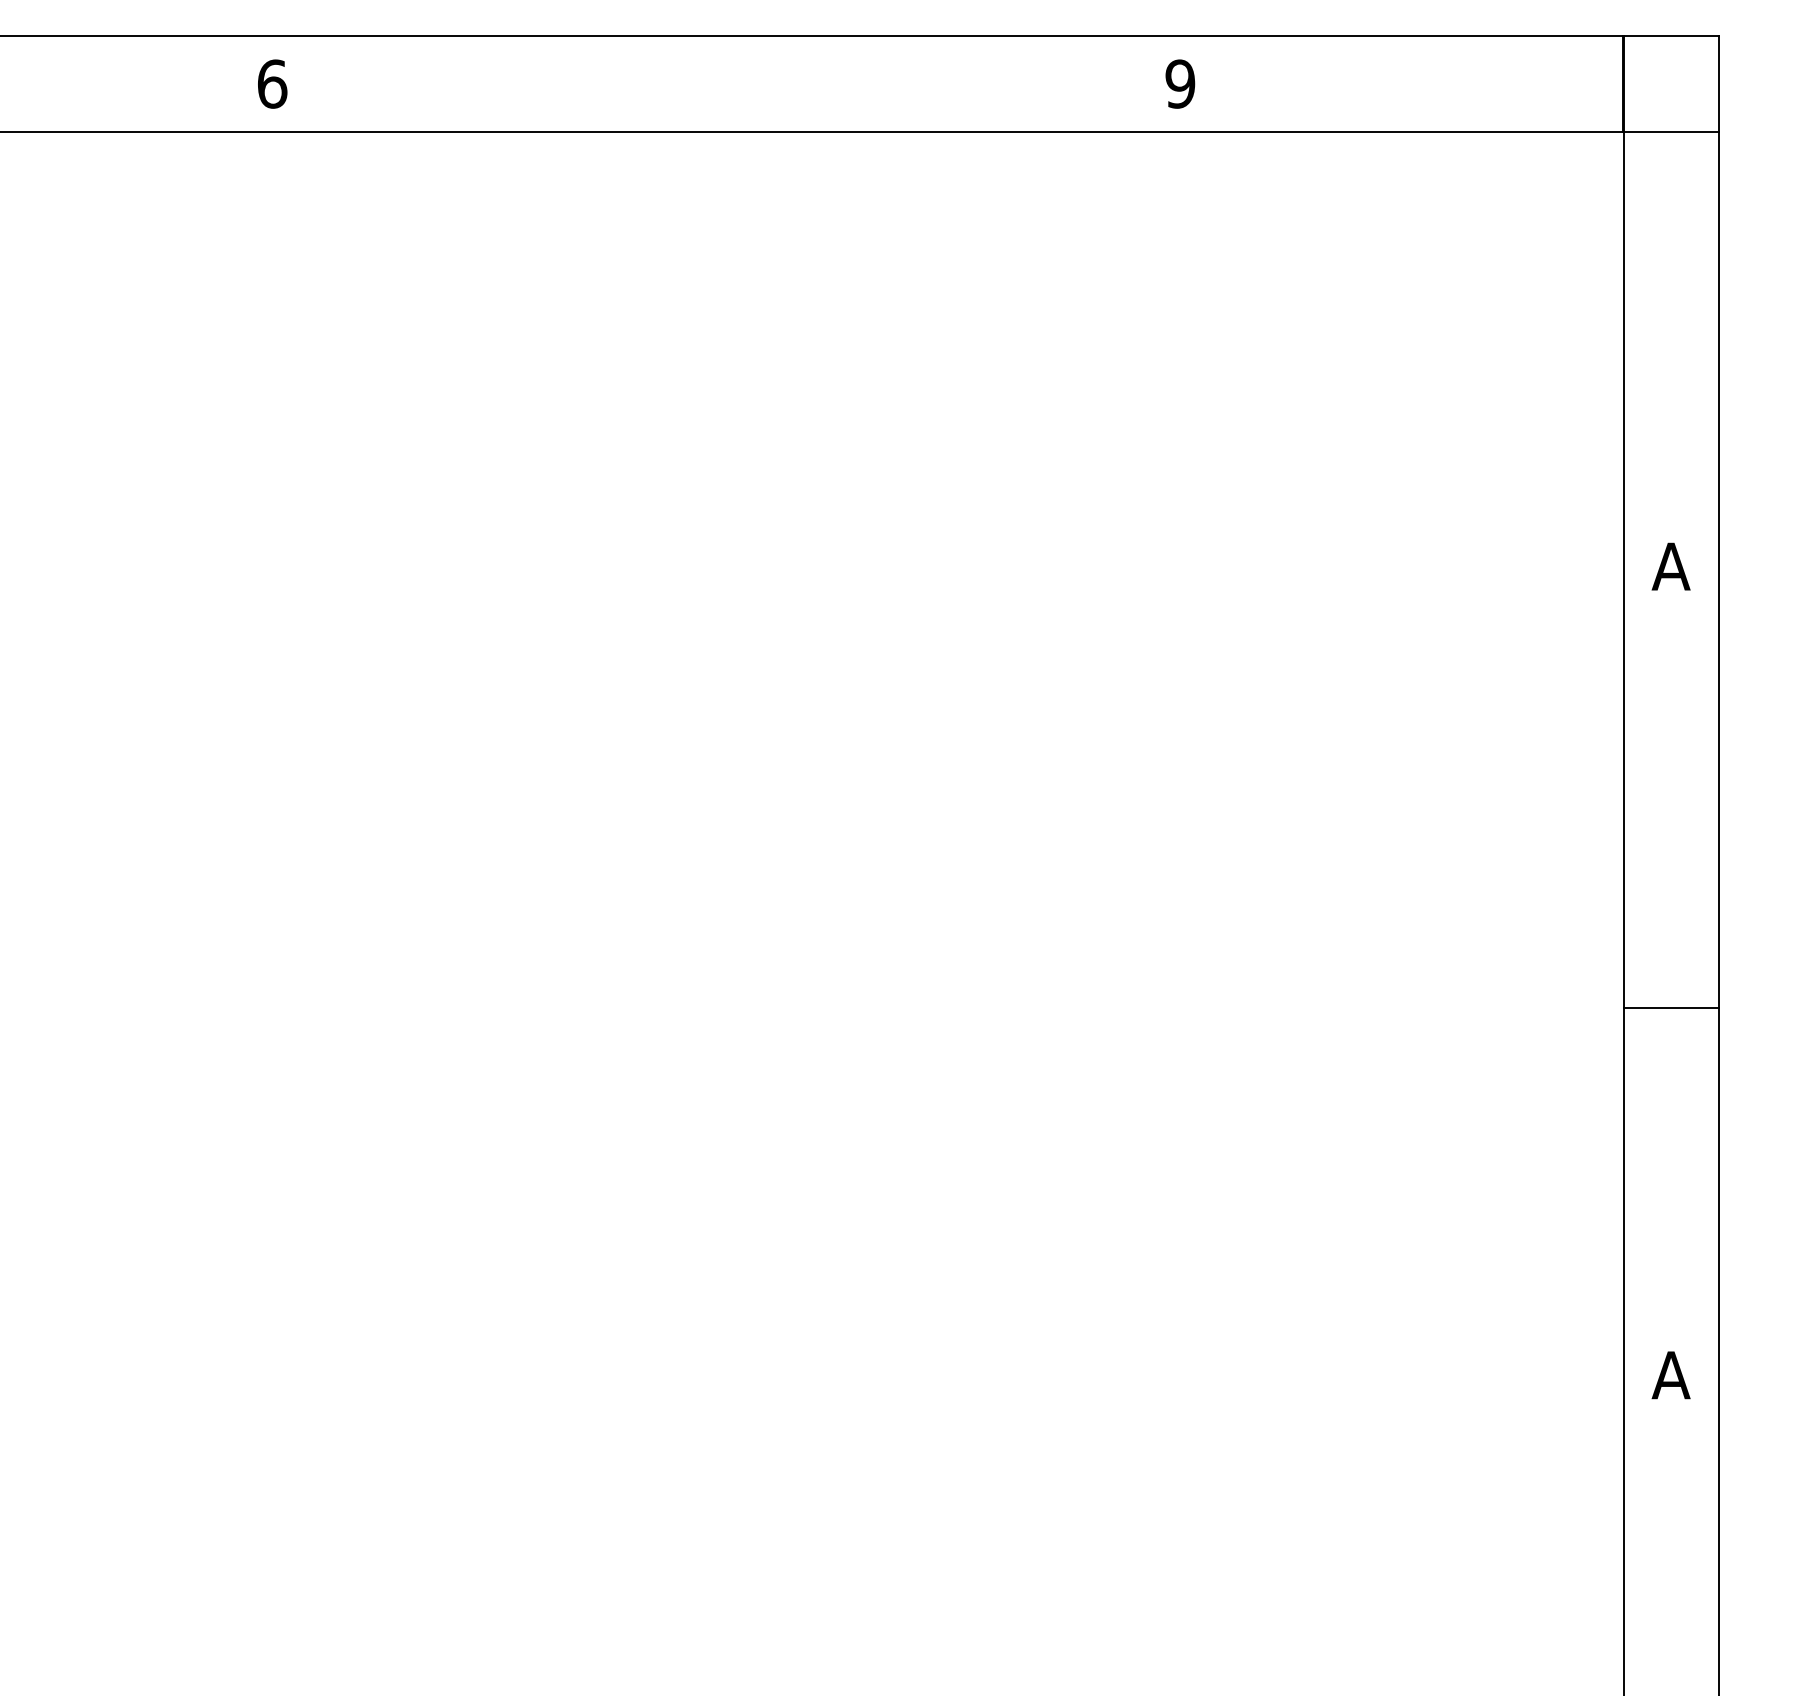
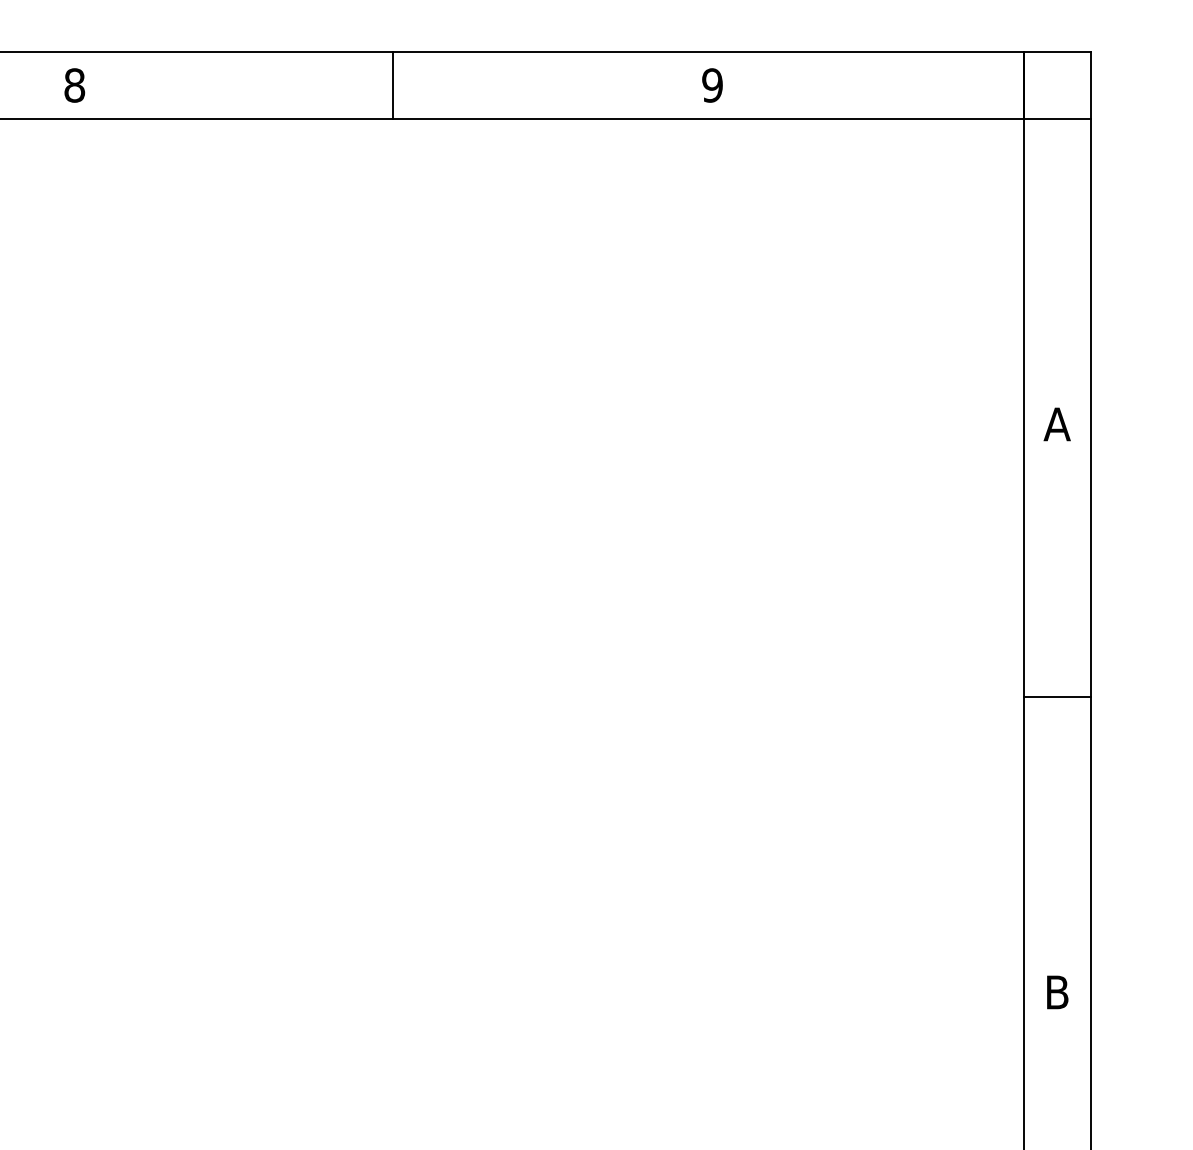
text: (272, 83) -> (74, 85), 6 -> 8
line: (726, 83) -> (393, 85), added
line: (1670, 1008) -> (1056, 696), moved
text: (1670, 1375) -> (1056, 992), A -> B

